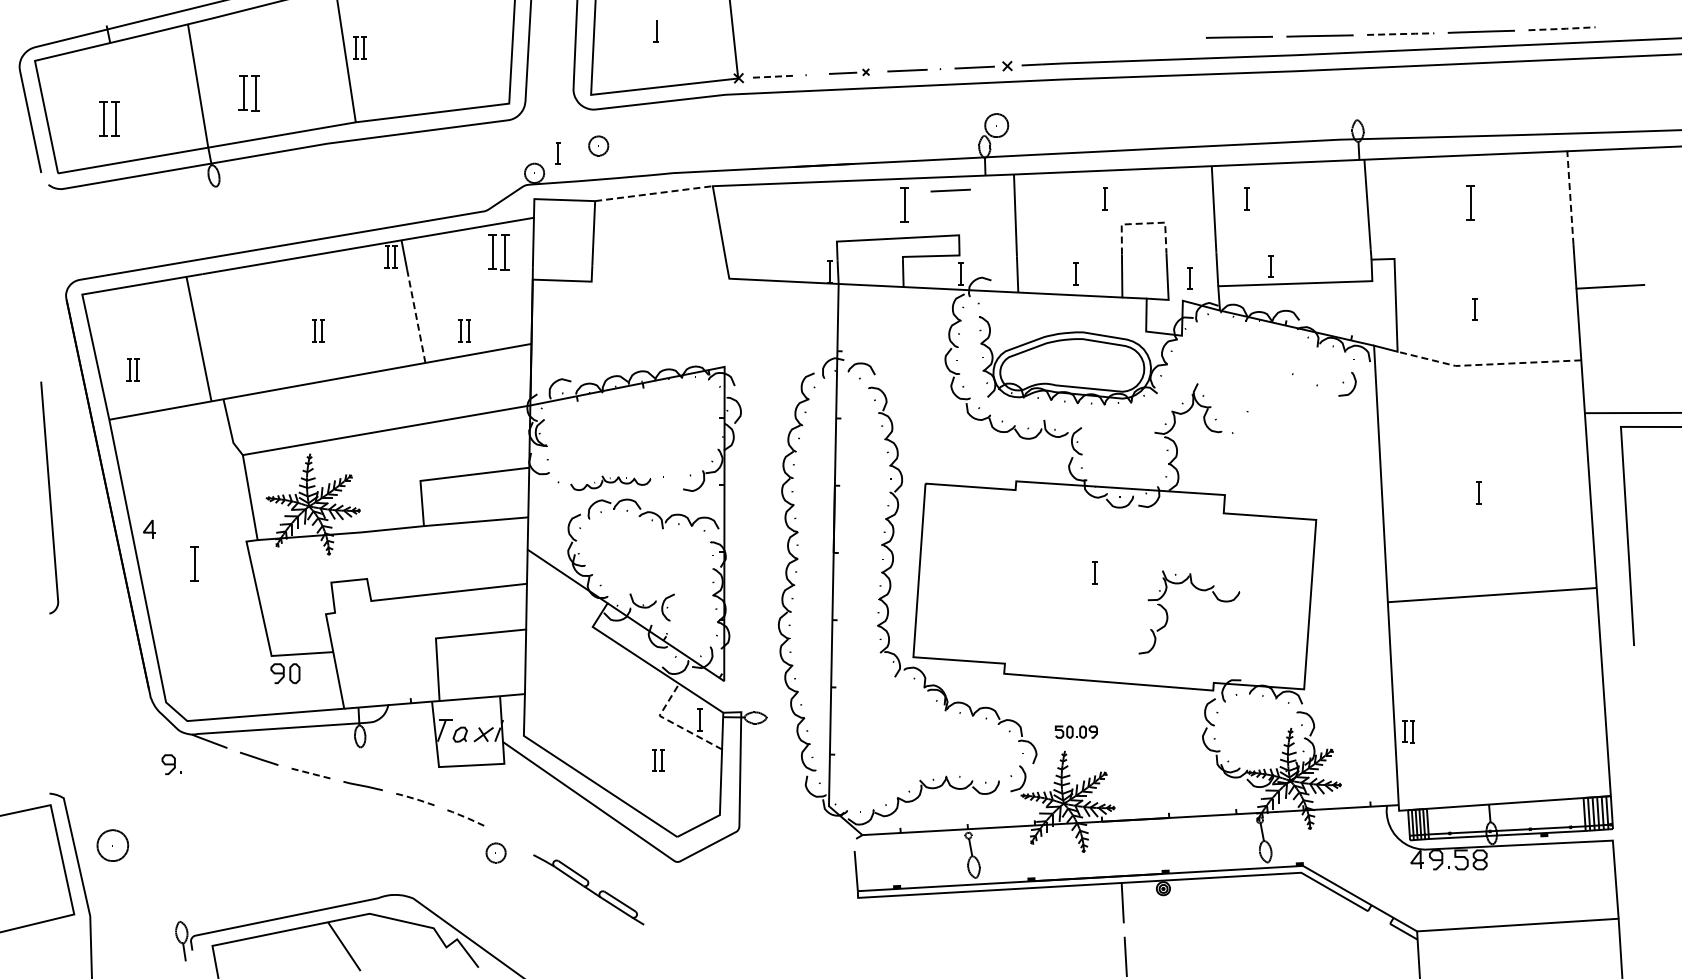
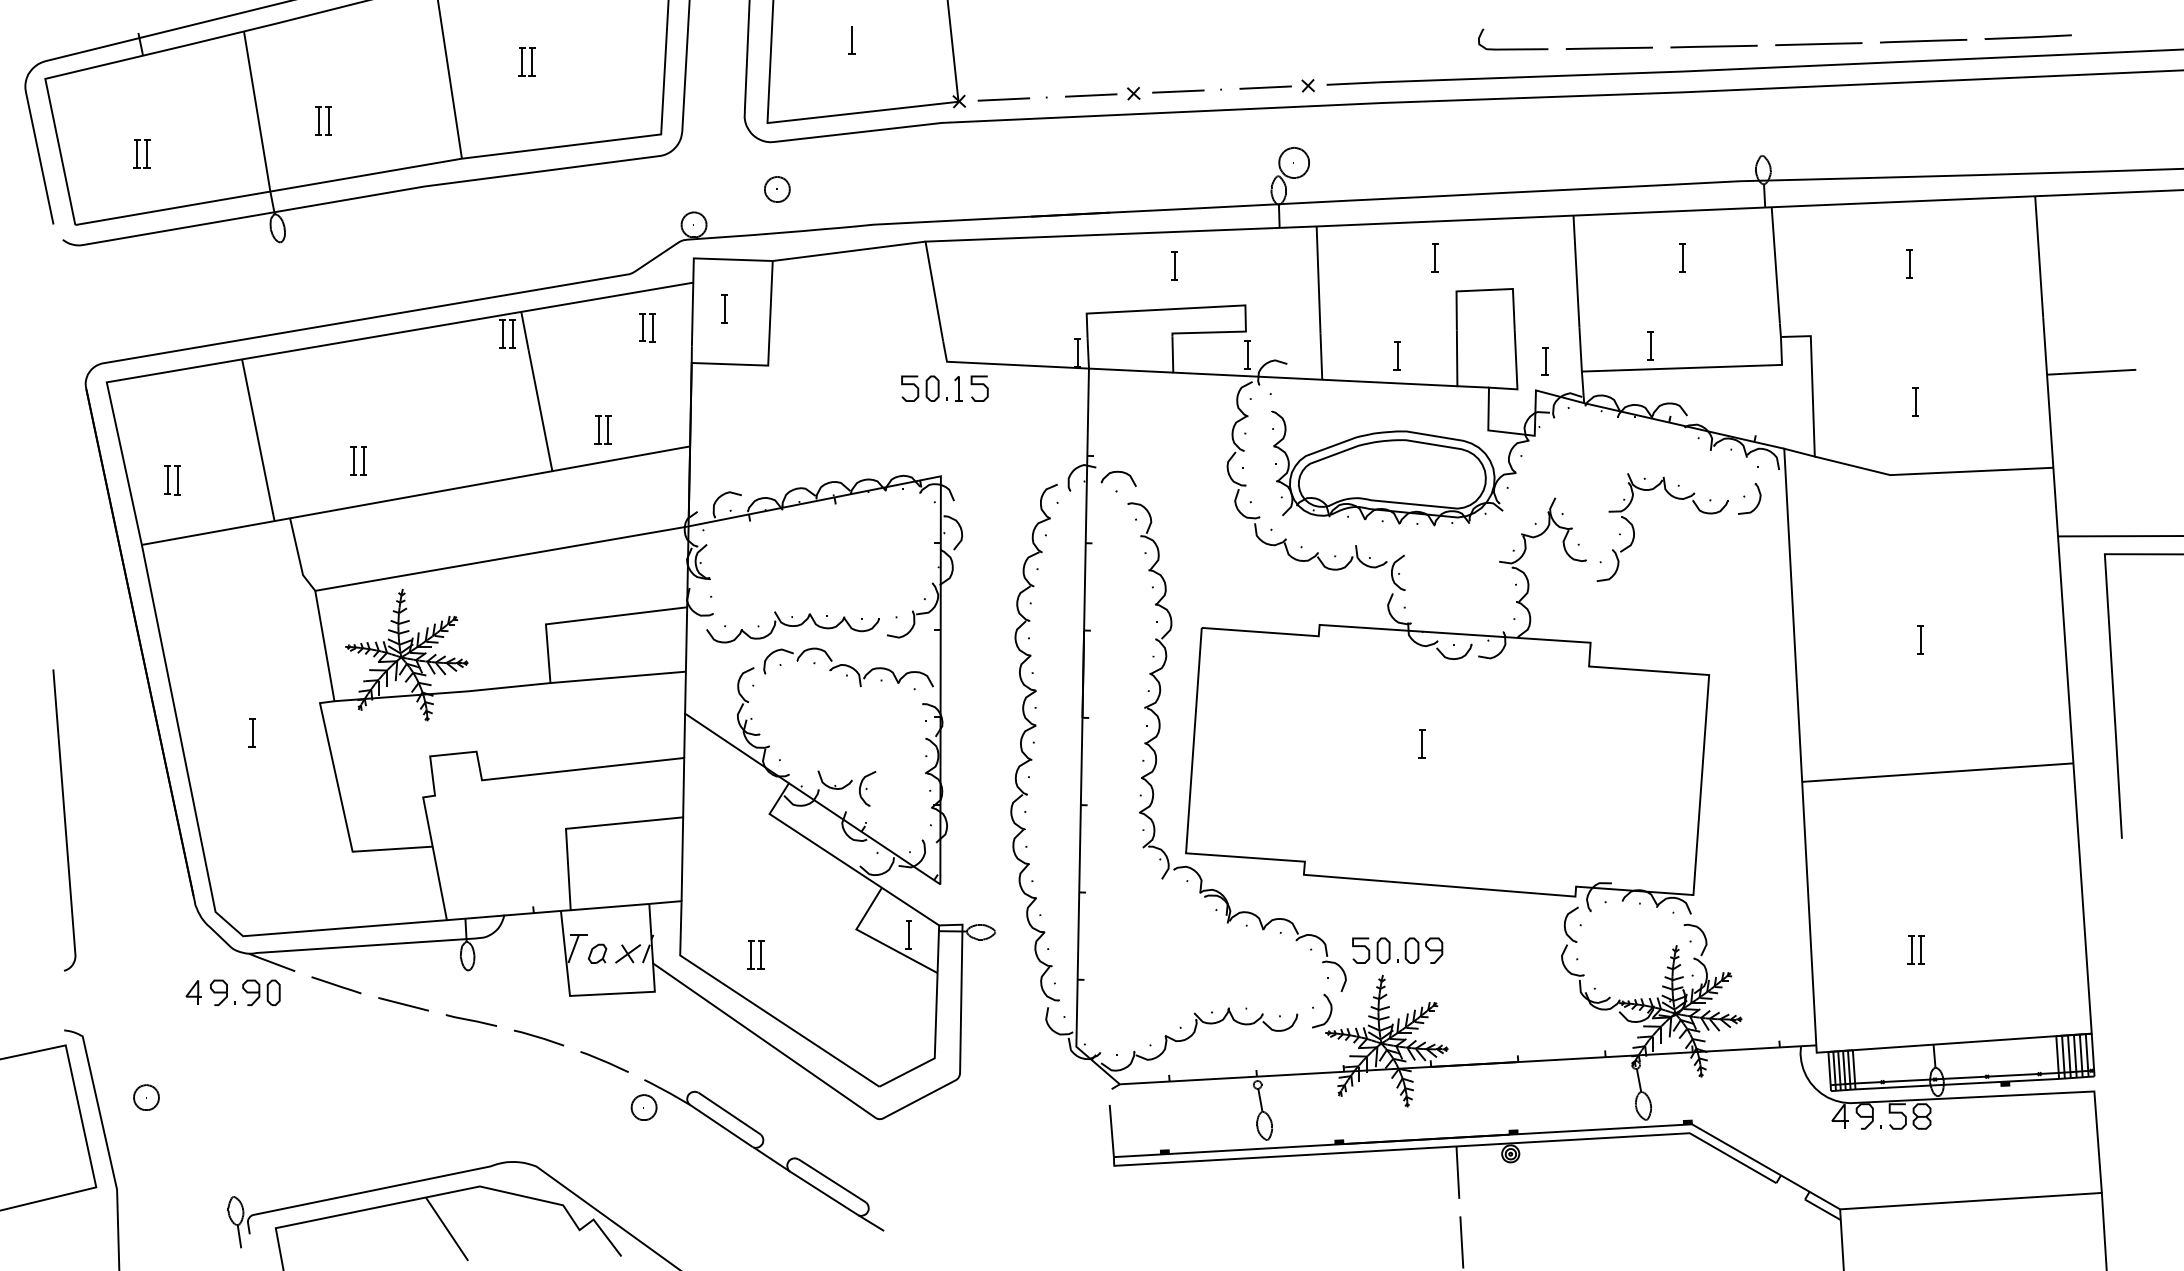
line: (1562, 28) -> (2028, 36), dashed -> solid
line: (1400, 34) -> (1818, 44), dashed -> solid
curve: (1165, 37) -> (1513, 48), added
part: (359, 47) -> (526, 61), moved
part: (849, 72) -> (1103, 93), size x1.43
line: (773, 76) -> (1004, 99), dashed -> solid
part: (249, 92) -> (323, 119), size x0.62
part: (109, 118) -> (142, 153), size x0.62
part: (557, 153) -> (723, 309), moved
line: (950, 190) -> (1234, 247), removed
line: (654, 193) -> (849, 251), dashed -> solid
line: (1570, 197) -> (2039, 256), dashed -> solid
part: (1246, 198) -> (1682, 257), moved
part: (1469, 203) -> (1908, 264), size x0.62
part: (904, 204) -> (1174, 265), size x0.62
line: (1144, 223) -> (1486, 290), dashed -> solid
part: (498, 252) -> (647, 327), size x0.62
part: (727, 299) -> (944, 388), added
line: (416, 316) -> (540, 410), dashed -> solid
part: (318, 330) -> (358, 460), moved
line: (1487, 364) -> (1931, 473), dashed -> solid
part: (610, 482) -> (792, 626), size x1.67
curve: (49, 497) -> (64, 819), moved
part: (149, 528) -> (194, 991), moved
part: (193, 564) -> (251, 732), size x0.62
part: (1168, 615) -> (1635, 531), moved
part: (285, 673) -> (261, 992), moved
line: (673, 723) -> (874, 939), dashed -> solid
part: (1076, 731) -> (1397, 949), size x1.67
part: (1408, 731) -> (1915, 949), moved
part: (658, 760) -> (756, 954), moved
line: (310, 773) -> (403, 1004), dashed -> solid
line: (415, 799) -> (539, 1038), dashed -> solid
line: (466, 817) -> (605, 1061), dashed -> solid
part: (112, 844) -> (145, 1096), size x0.62
part: (588, 889) -> (764, 1154), size x1.67

